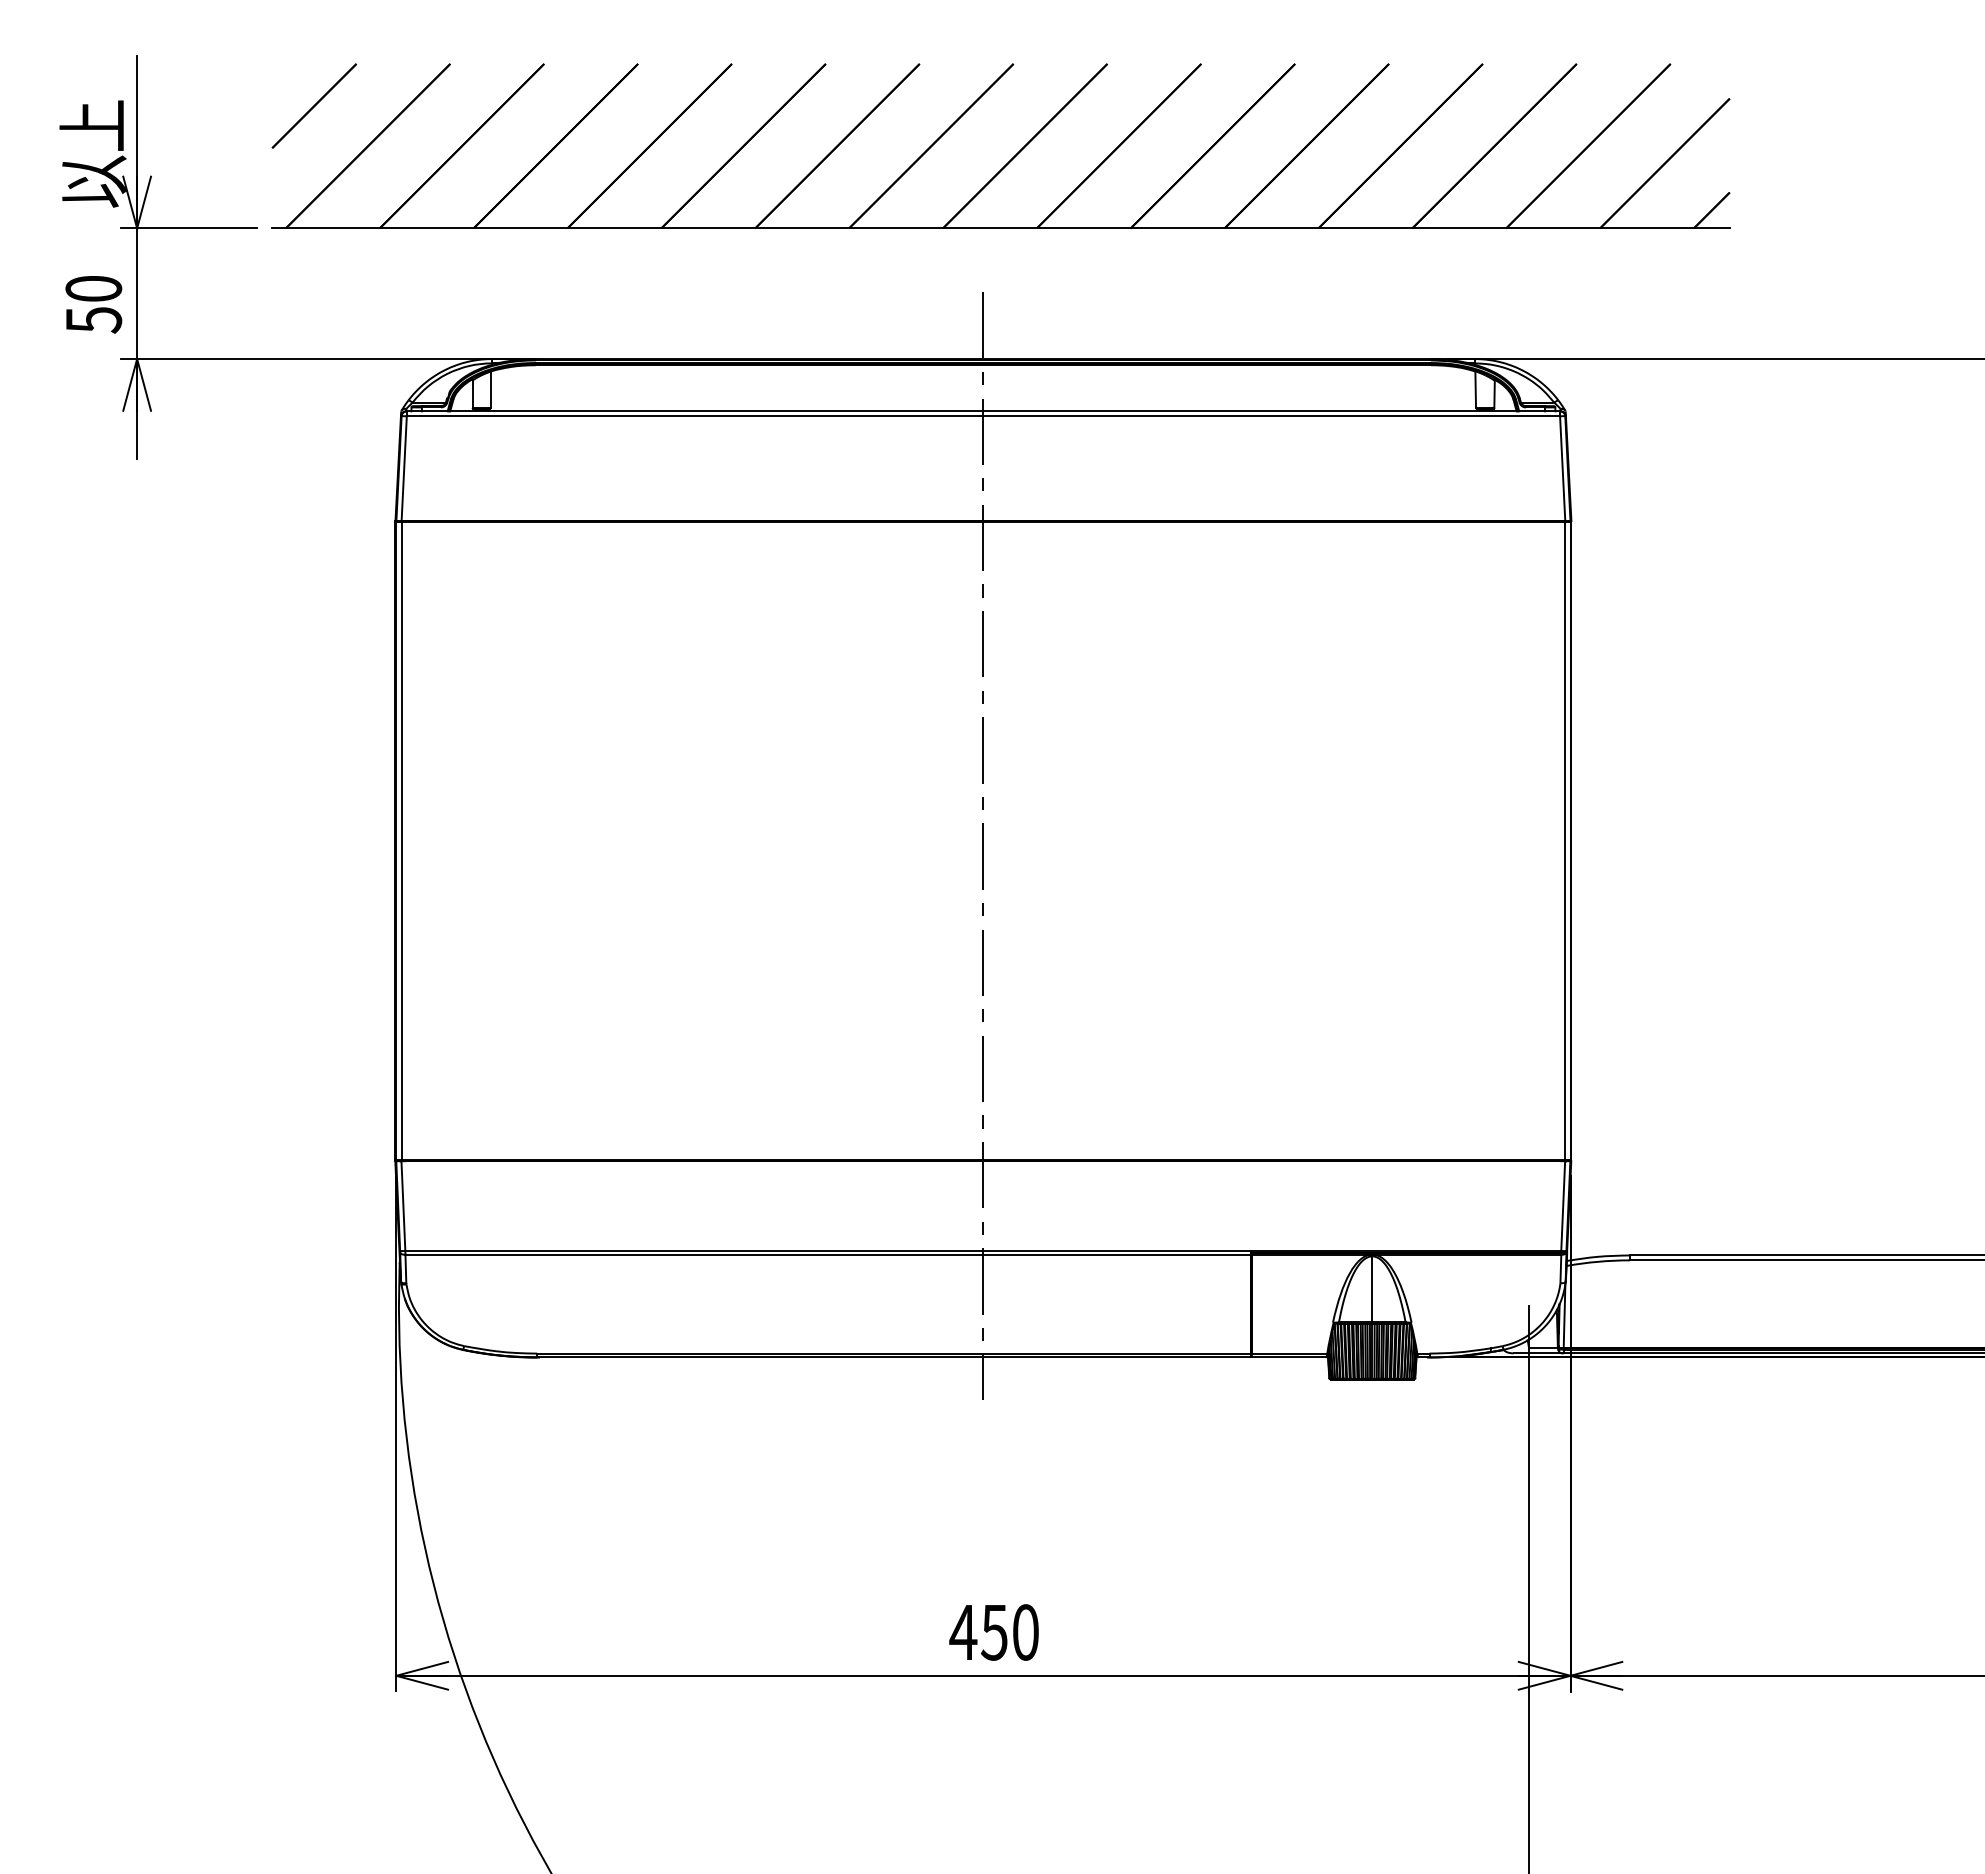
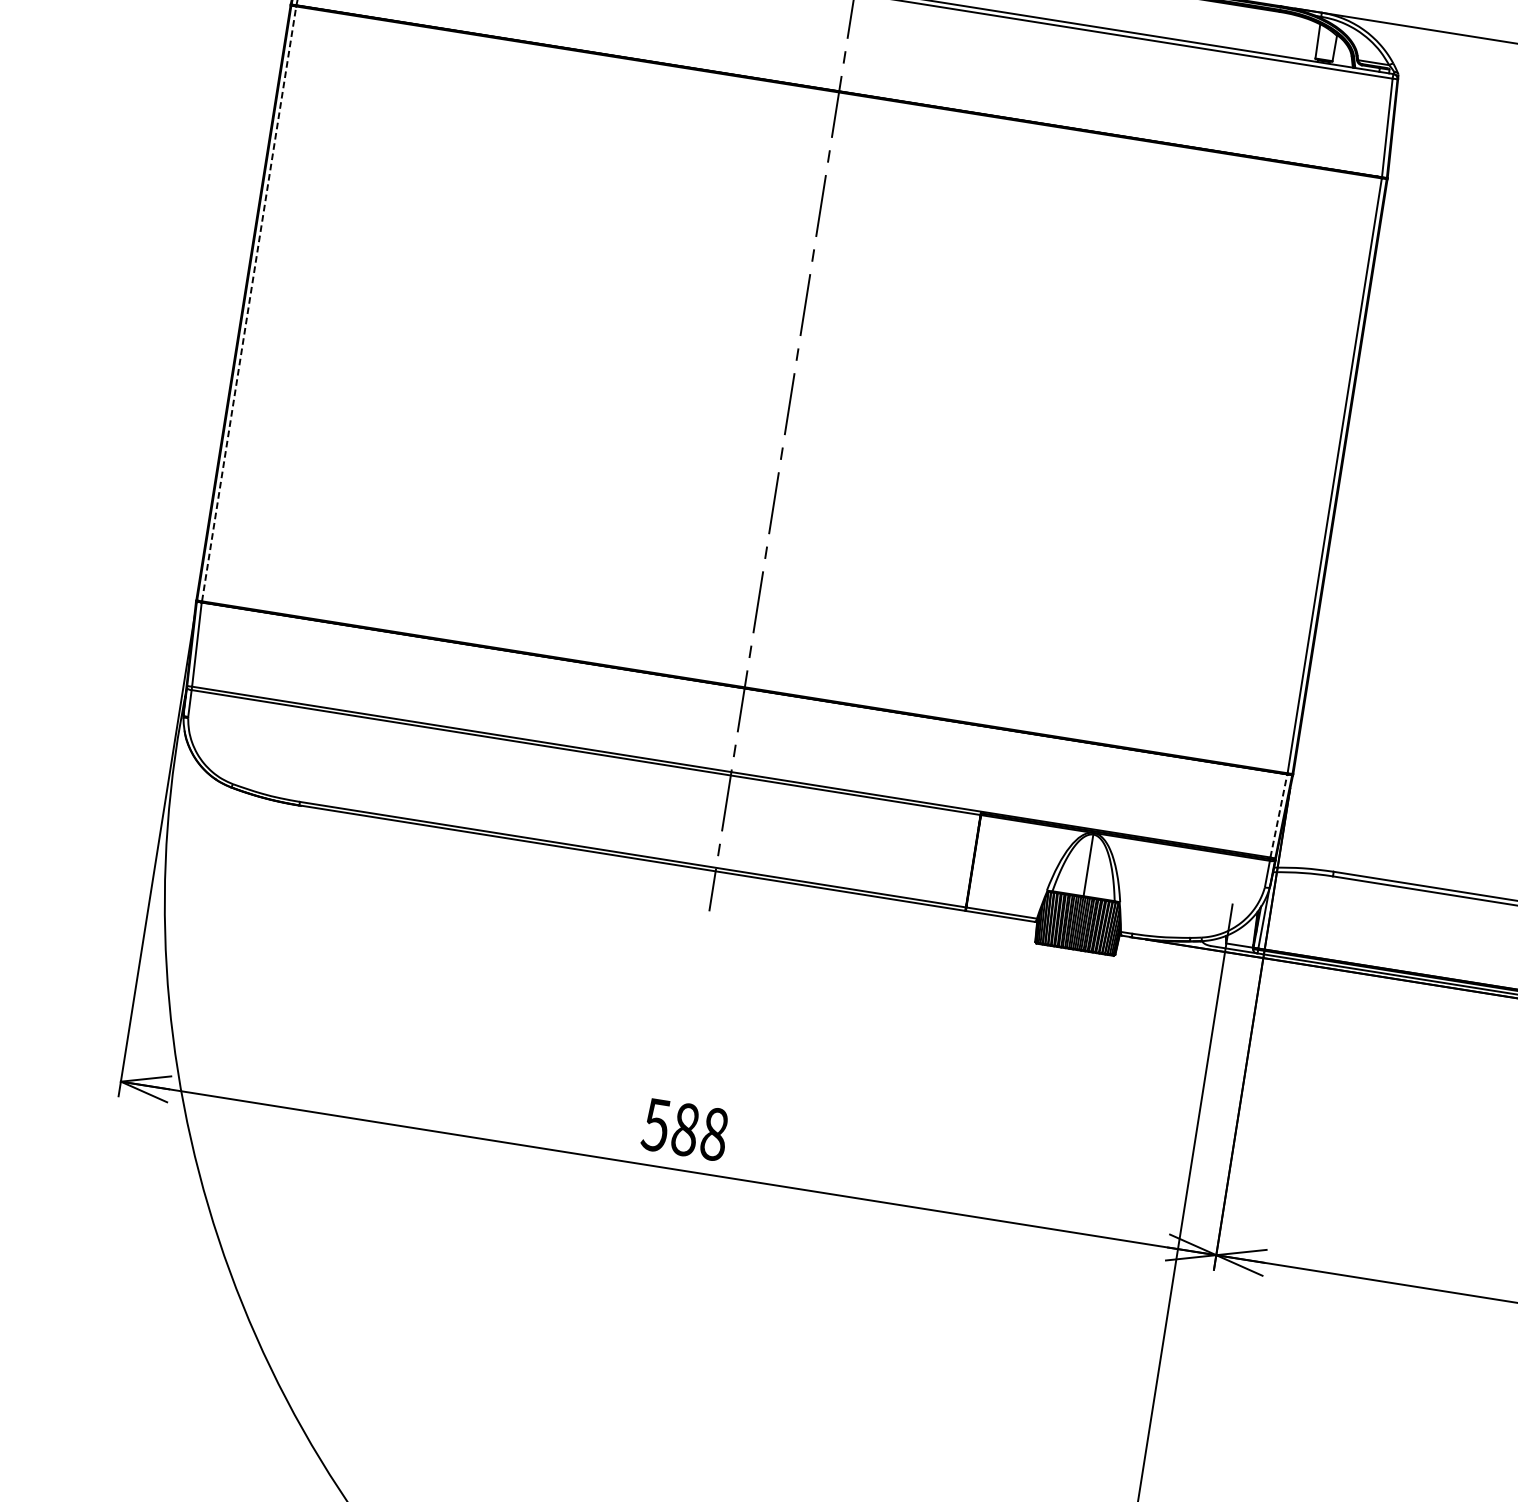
line: (401, 841) -> (249, 304), solid -> dashed
line: (1563, 1206) -> (1279, 816), solid -> dashed
text: (993, 1632) -> (684, 1129), 450 -> 588

